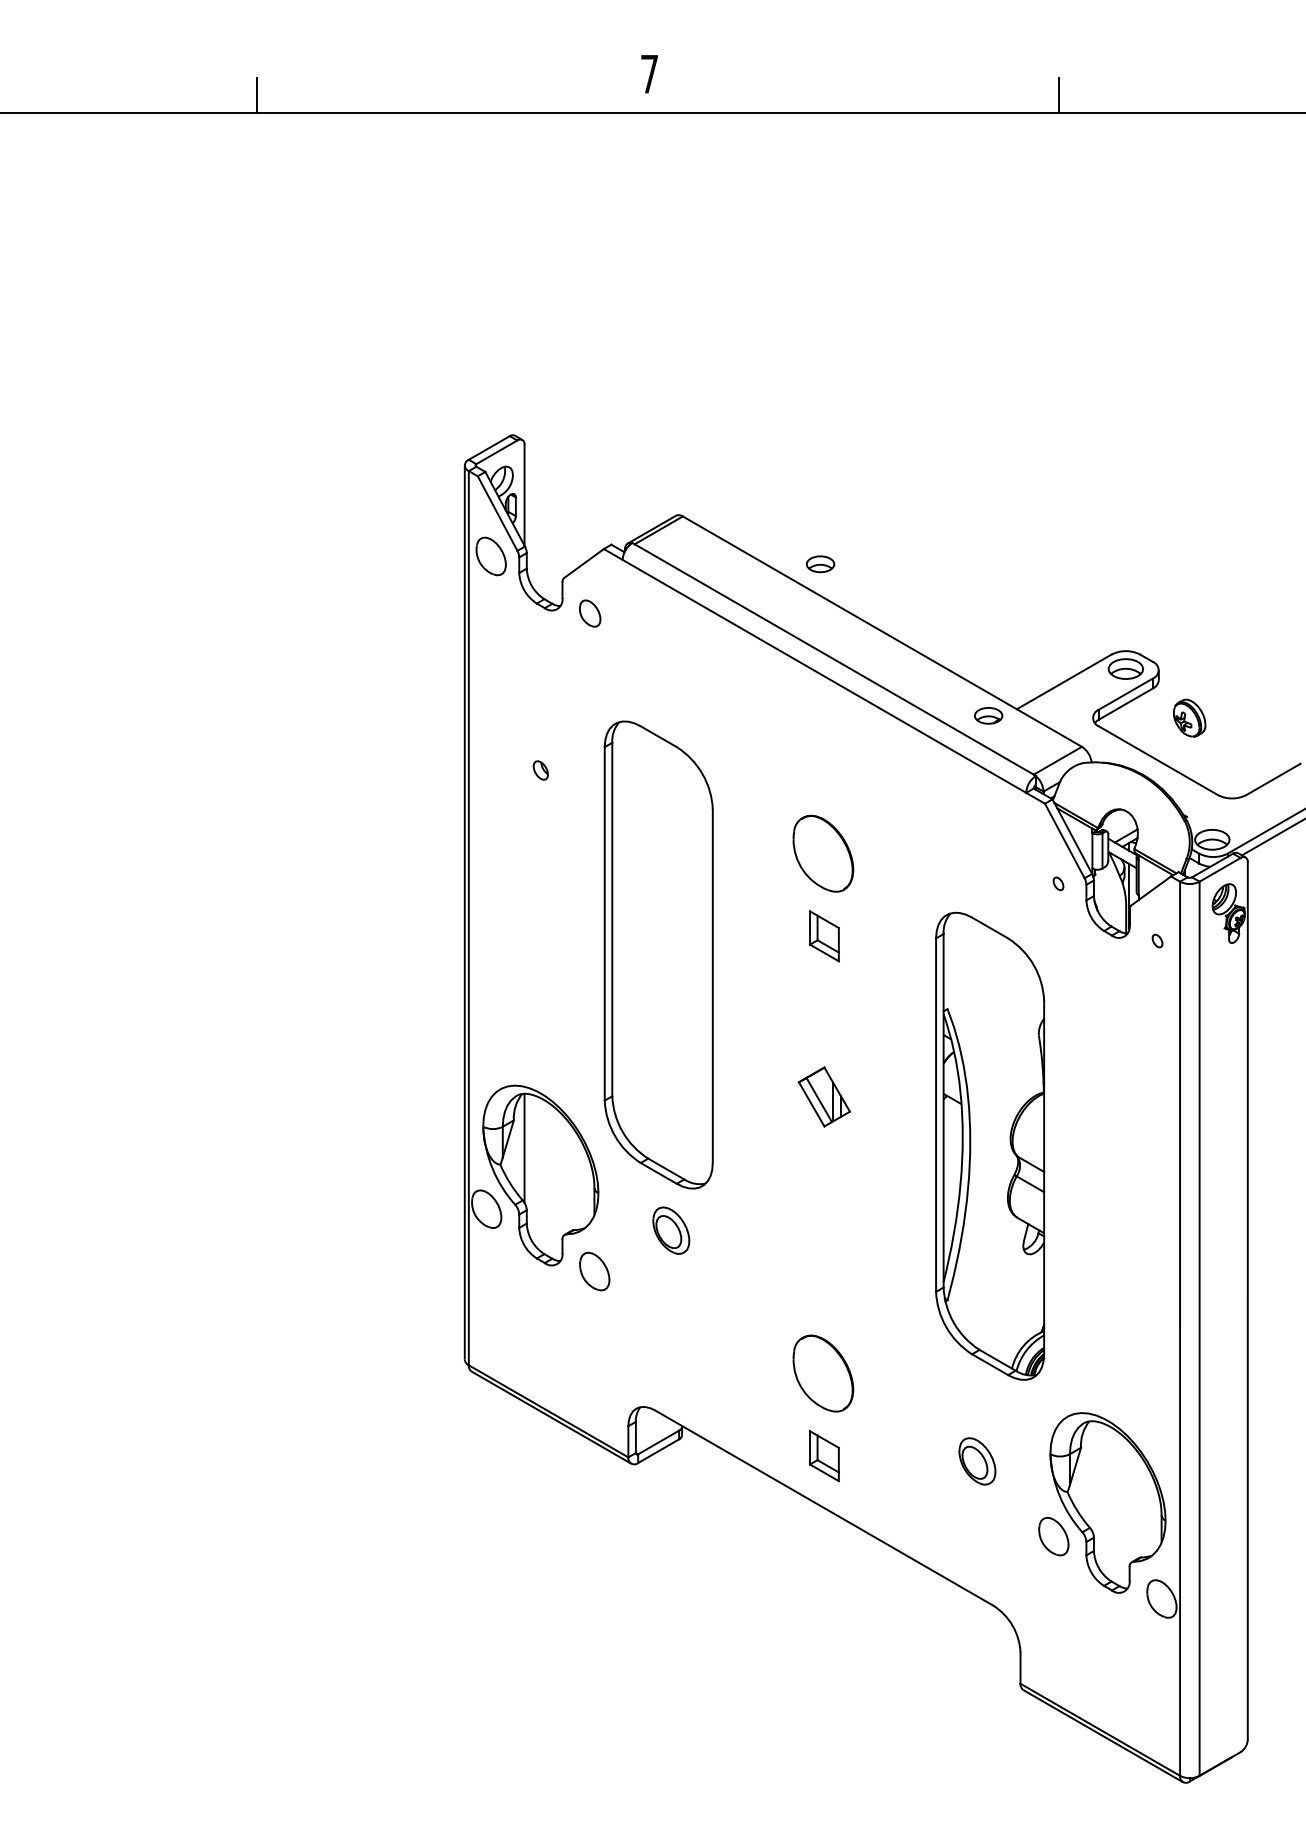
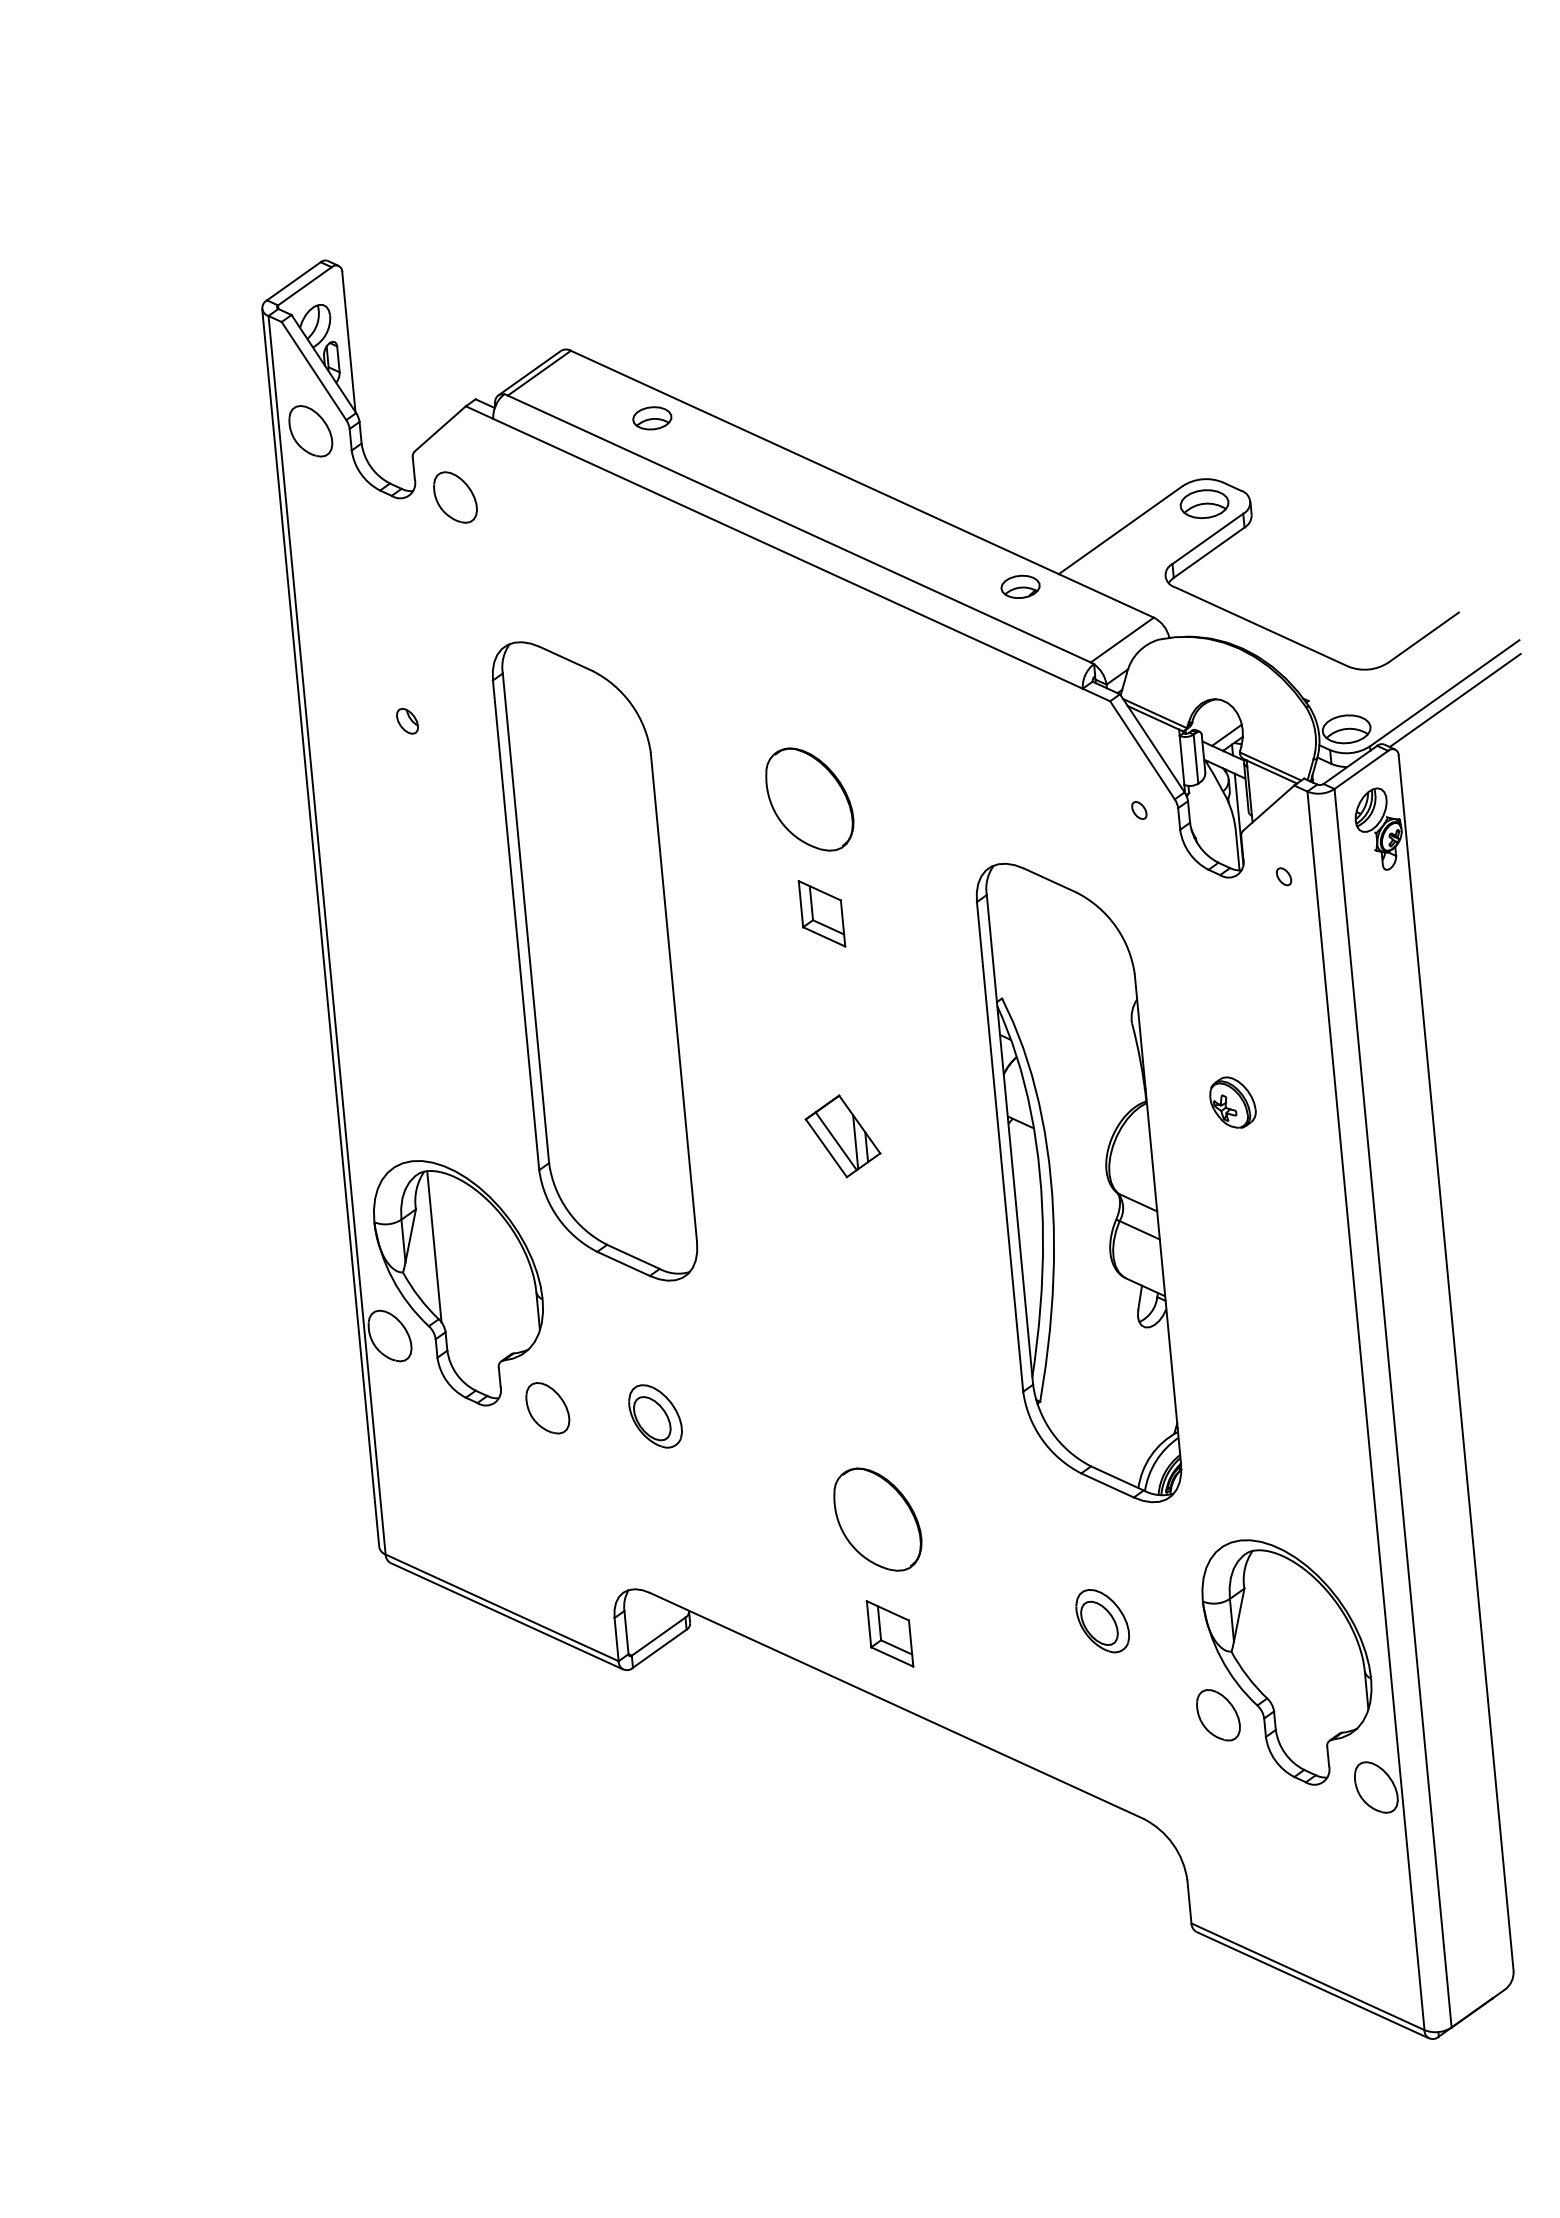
part: (820, 564) -> (652, 418), moved
part: (589, 613) -> (454, 497), size x1.43
part: (1189, 717) -> (1232, 1101), moved
part: (671, 1230) -> (655, 1416), moved

